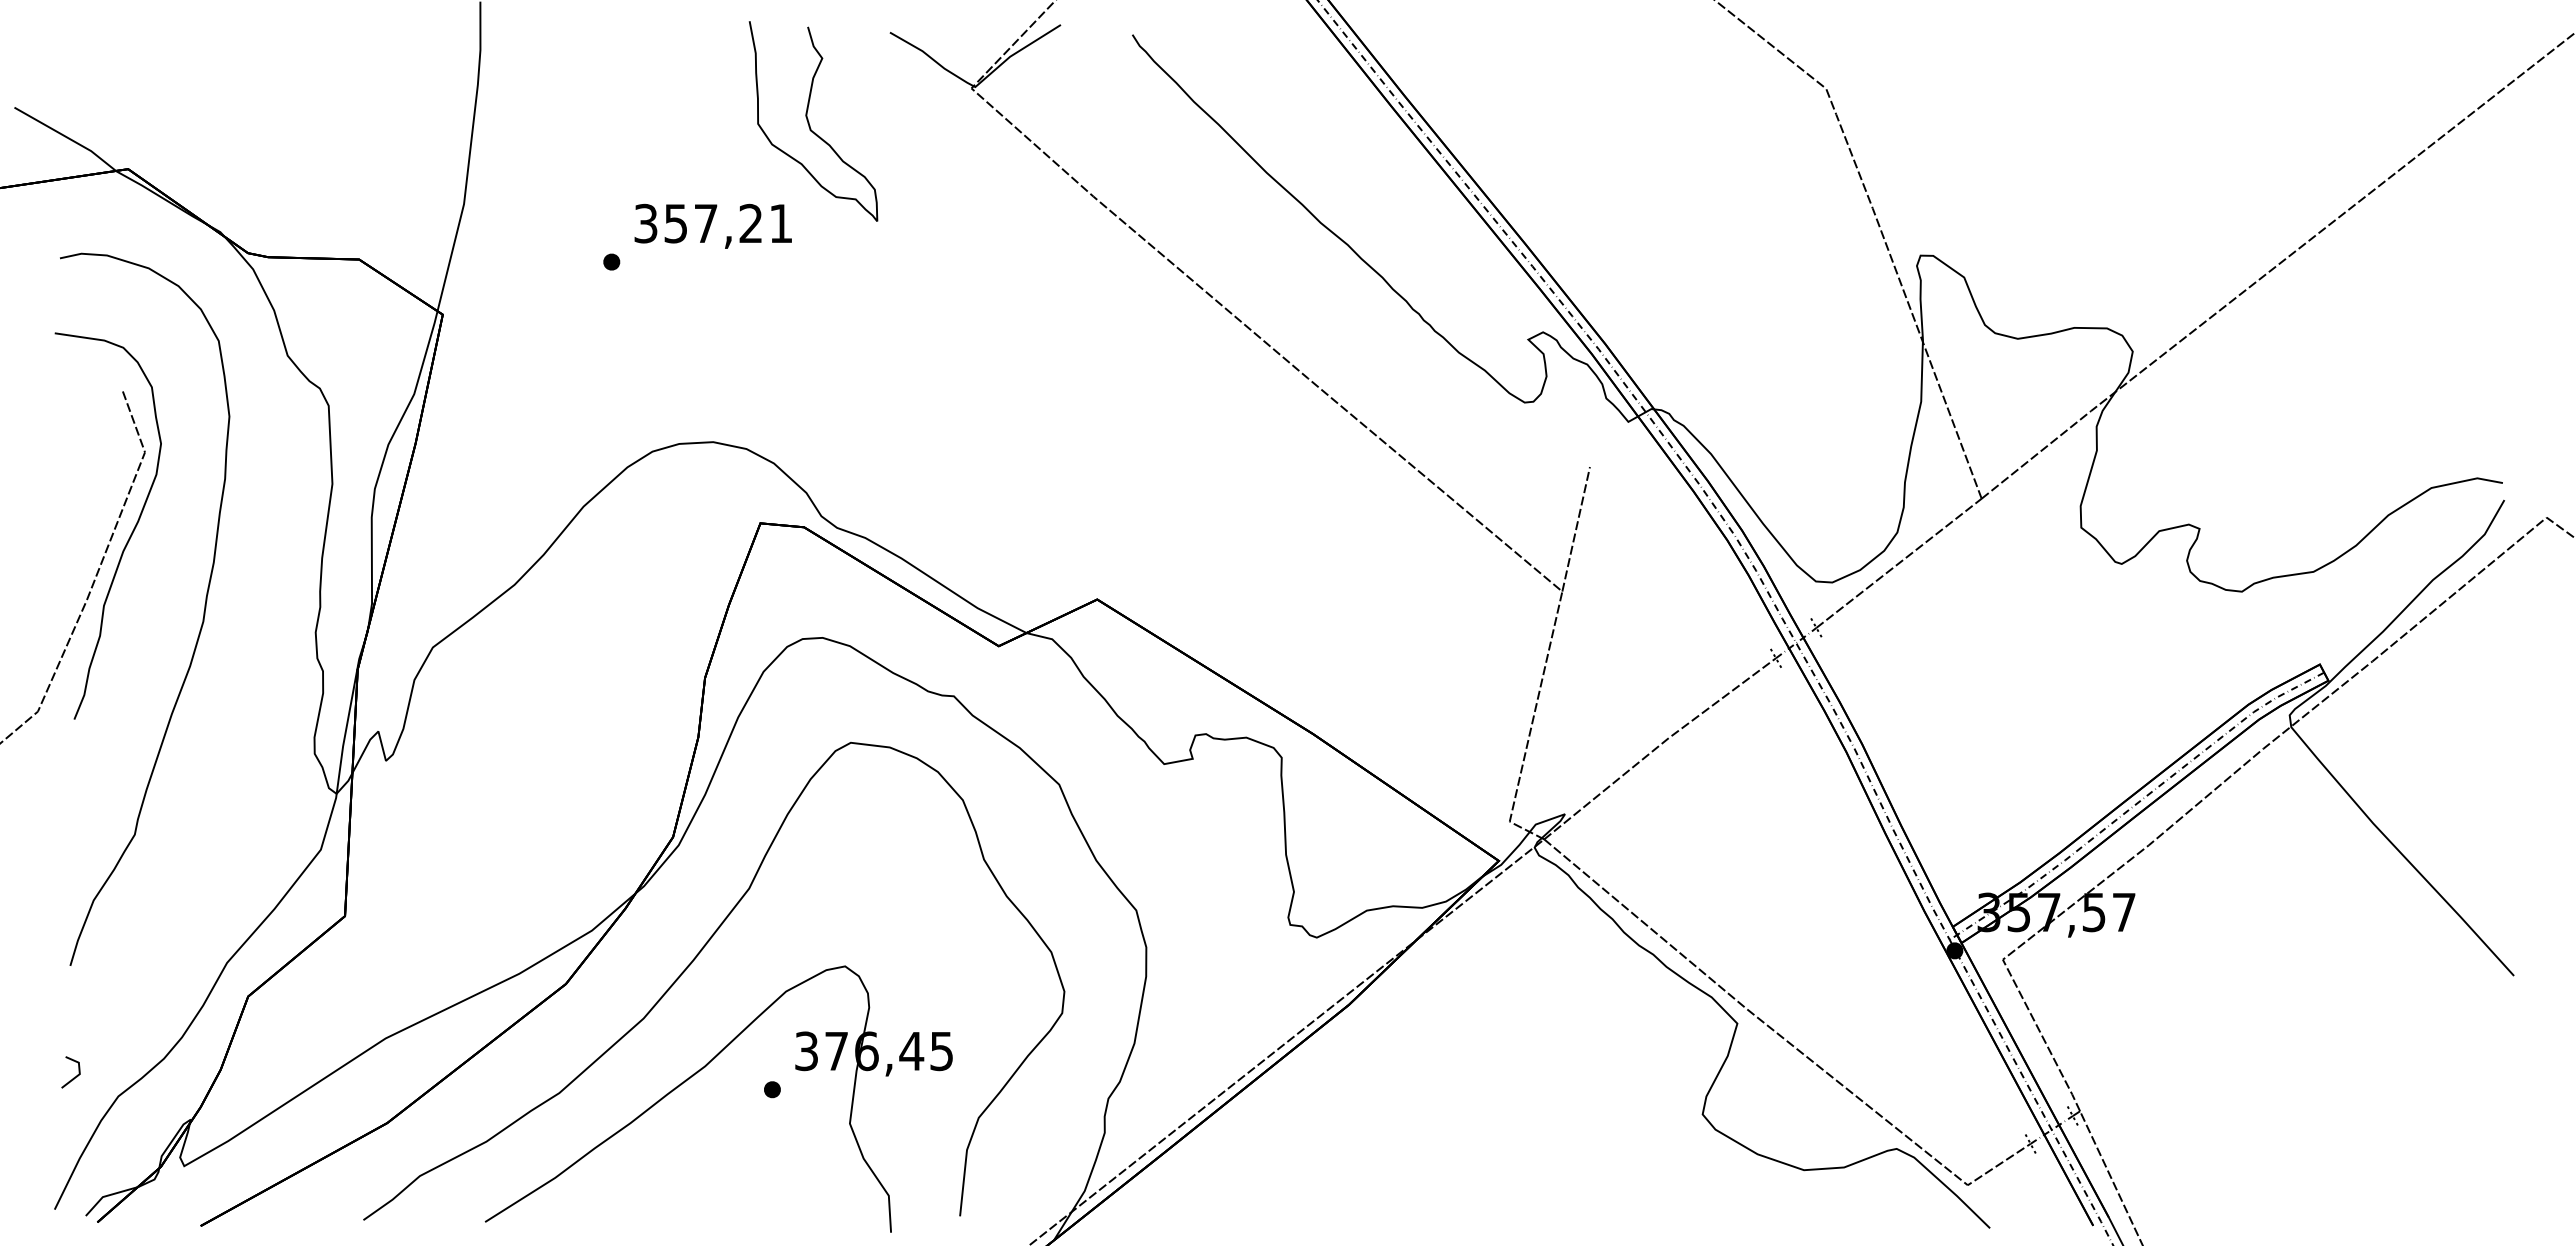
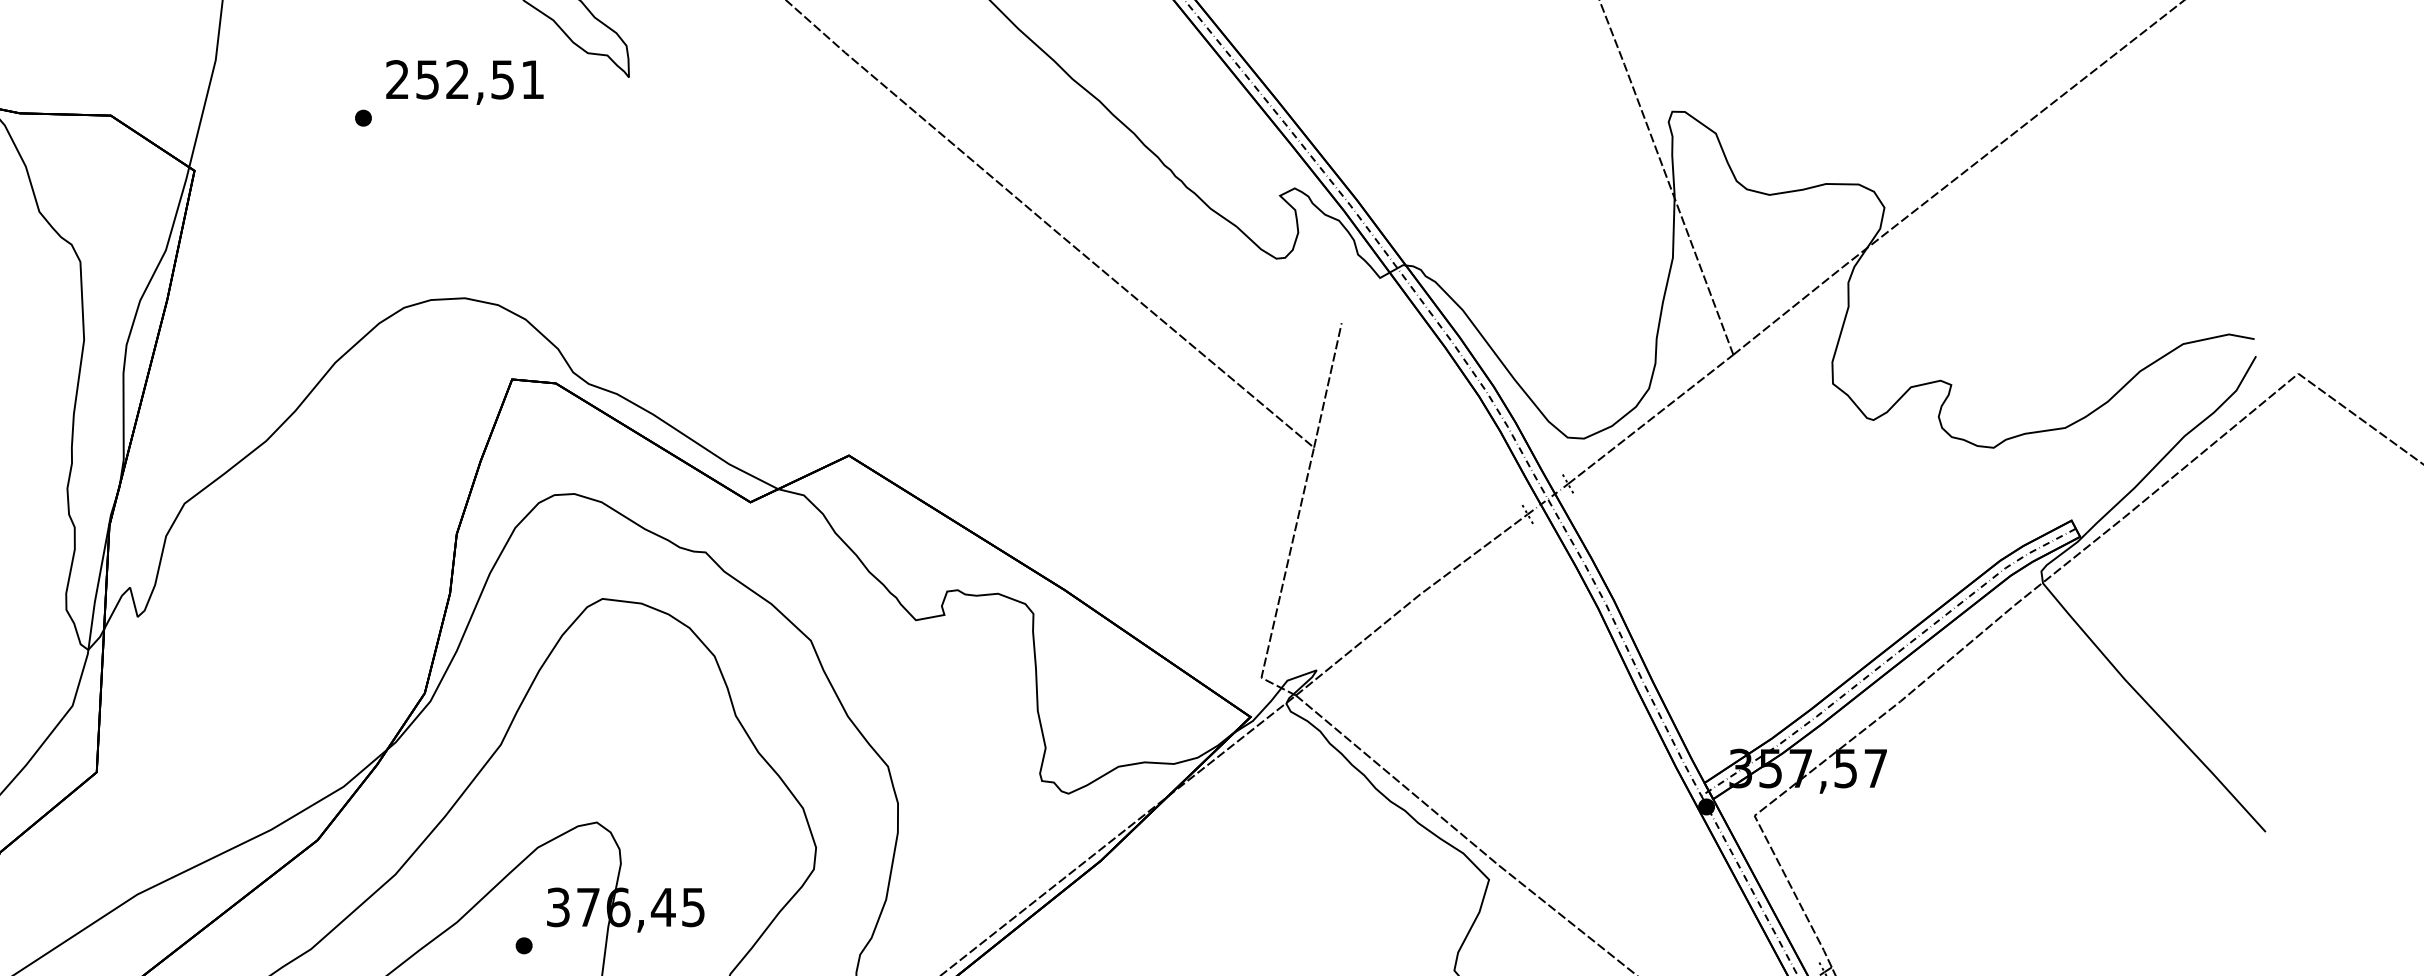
text: (698, 223) -> (450, 79), 357,21 -> 252,51

